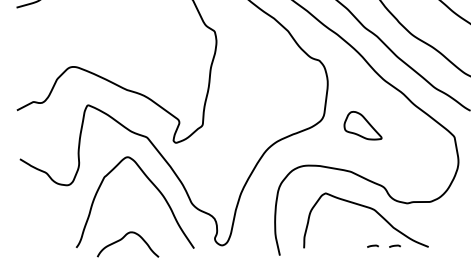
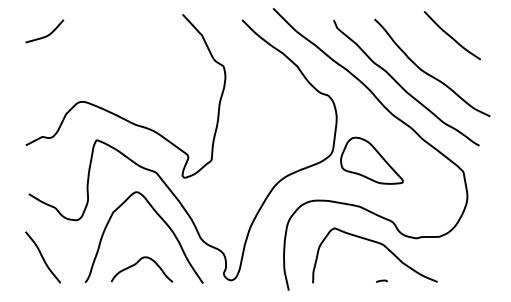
part: (362, 125) -> (371, 160), size x1.67
curve: (34, 222) -> (43, 257), added
curve: (122, 239) -> (136, 264), moved
curve: (394, 245) -> (403, 280), removed

